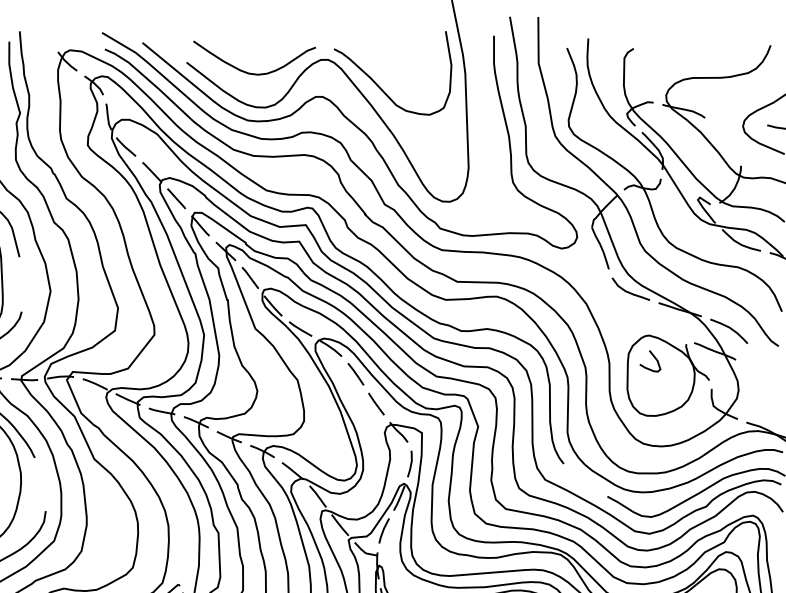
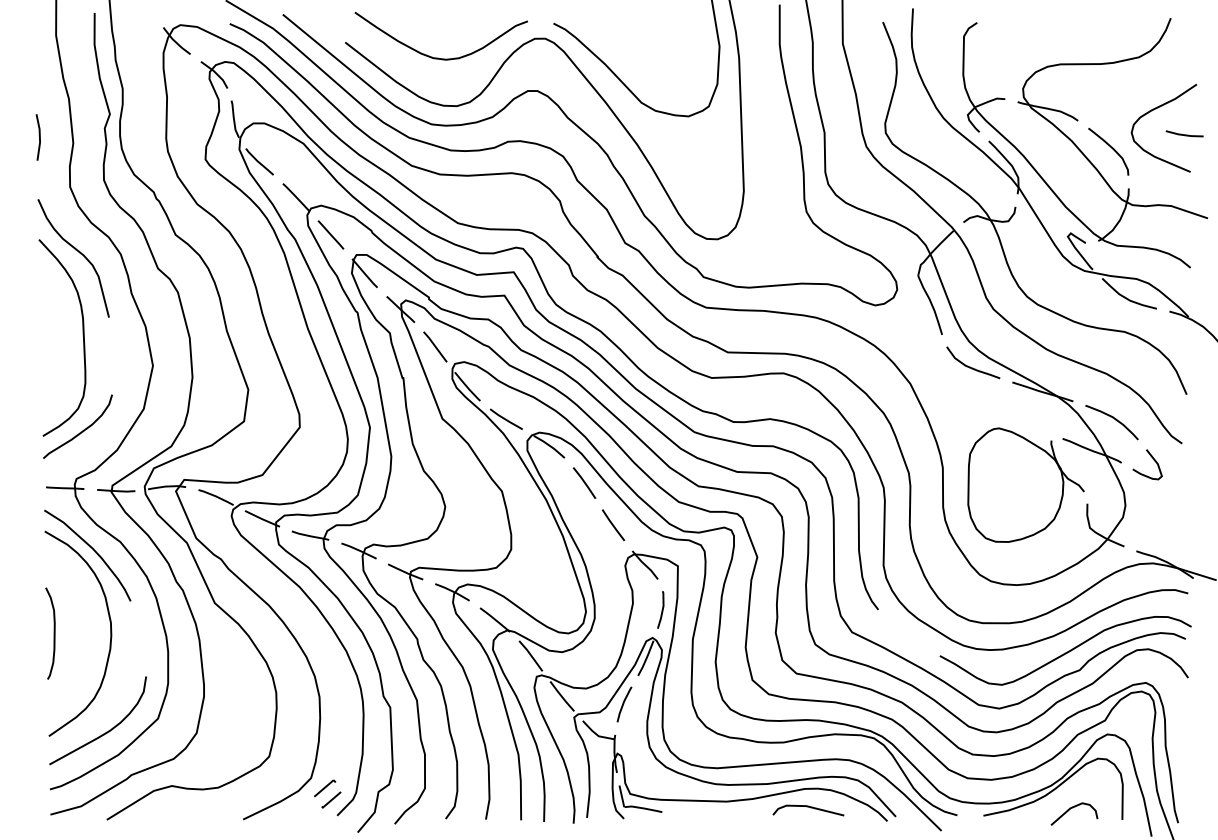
curve: (728, 137) -> (1111, 148), added
curve: (654, 358) -> (1153, 460), moved

